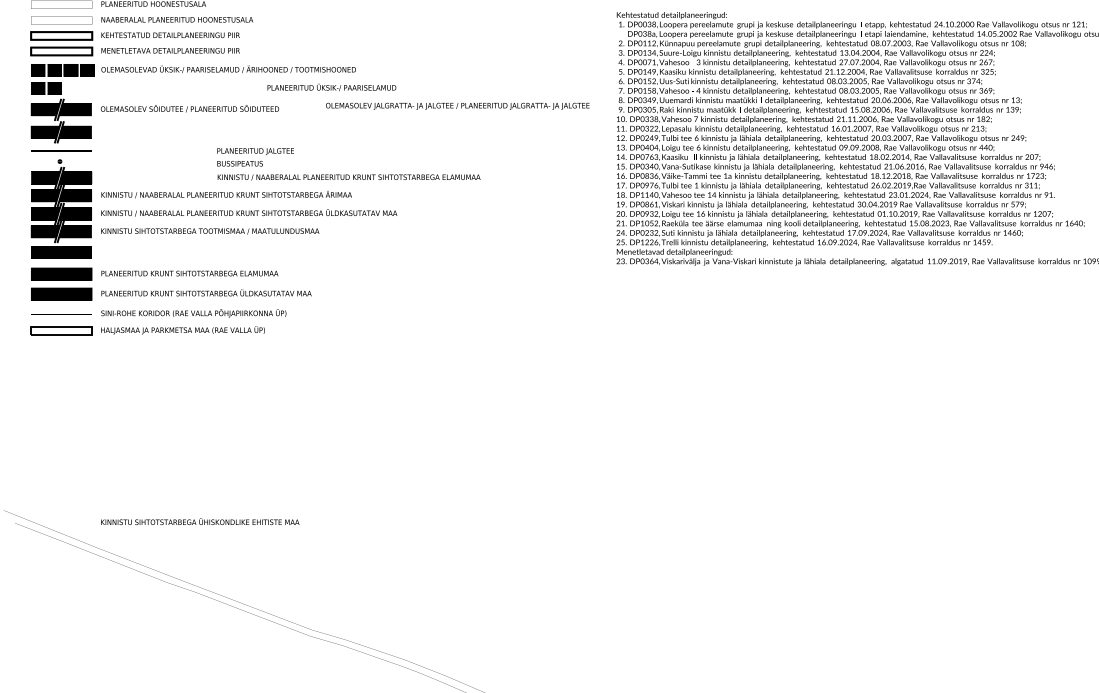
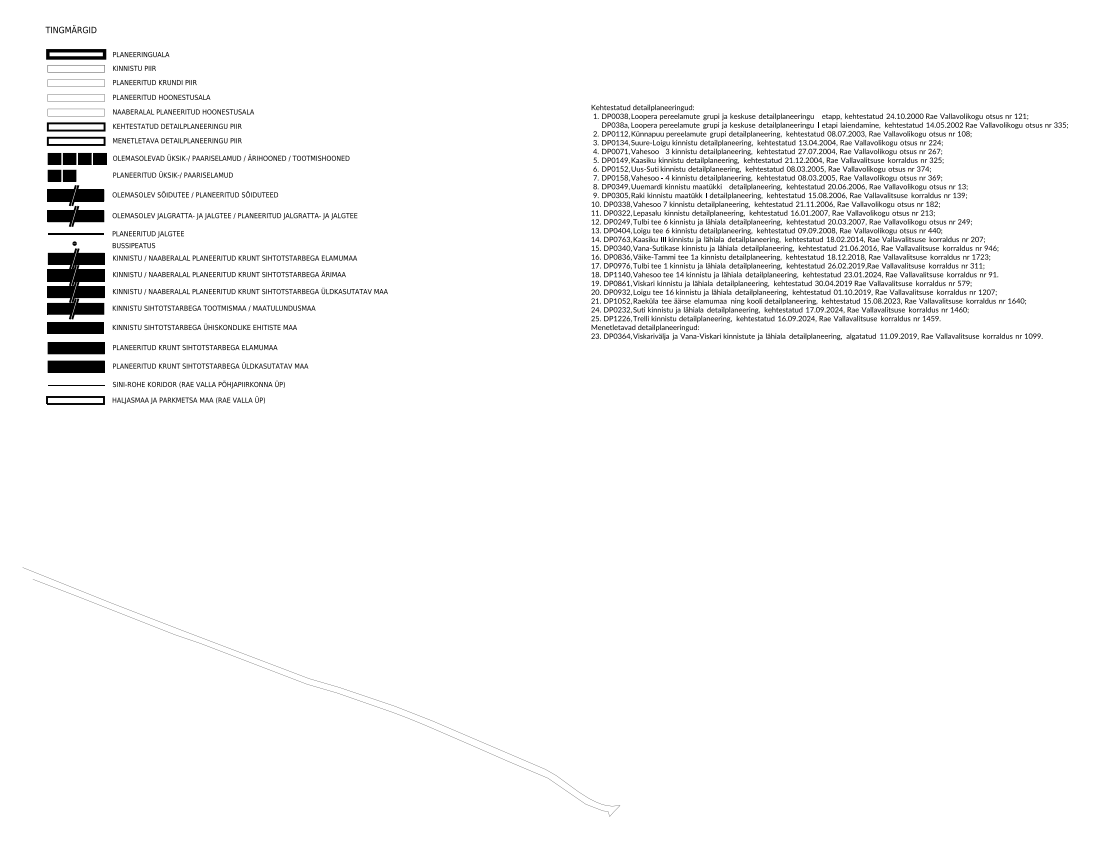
text: (331, 87) -> (172, 174), moved
text: (457, 106) -> (234, 216), moved
text: (348, 164) -> (234, 246), moved
text: (199, 521) -> (204, 326), moved

